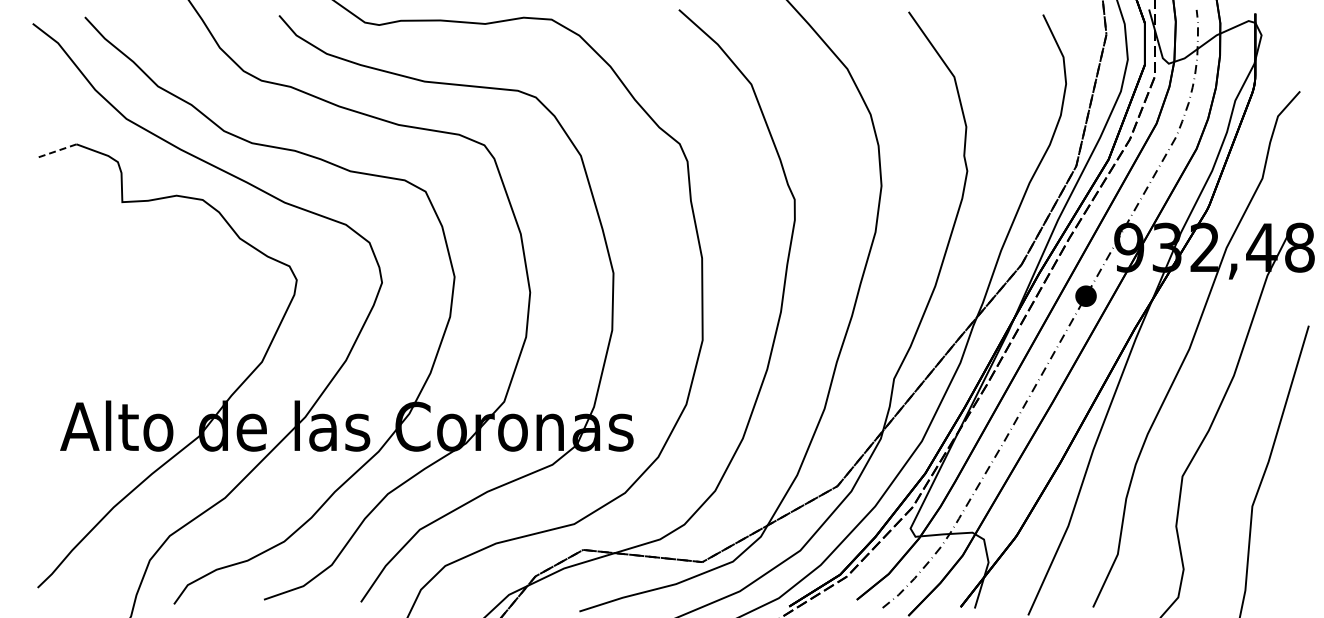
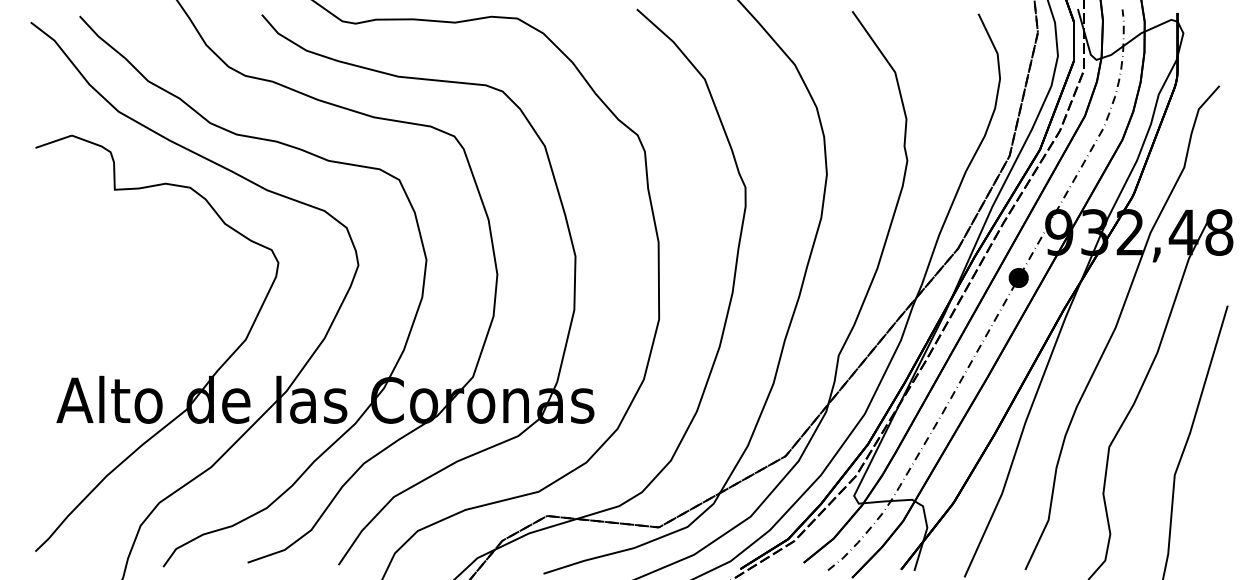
line: (56, 151) -> (53, 142), dashed -> solid

